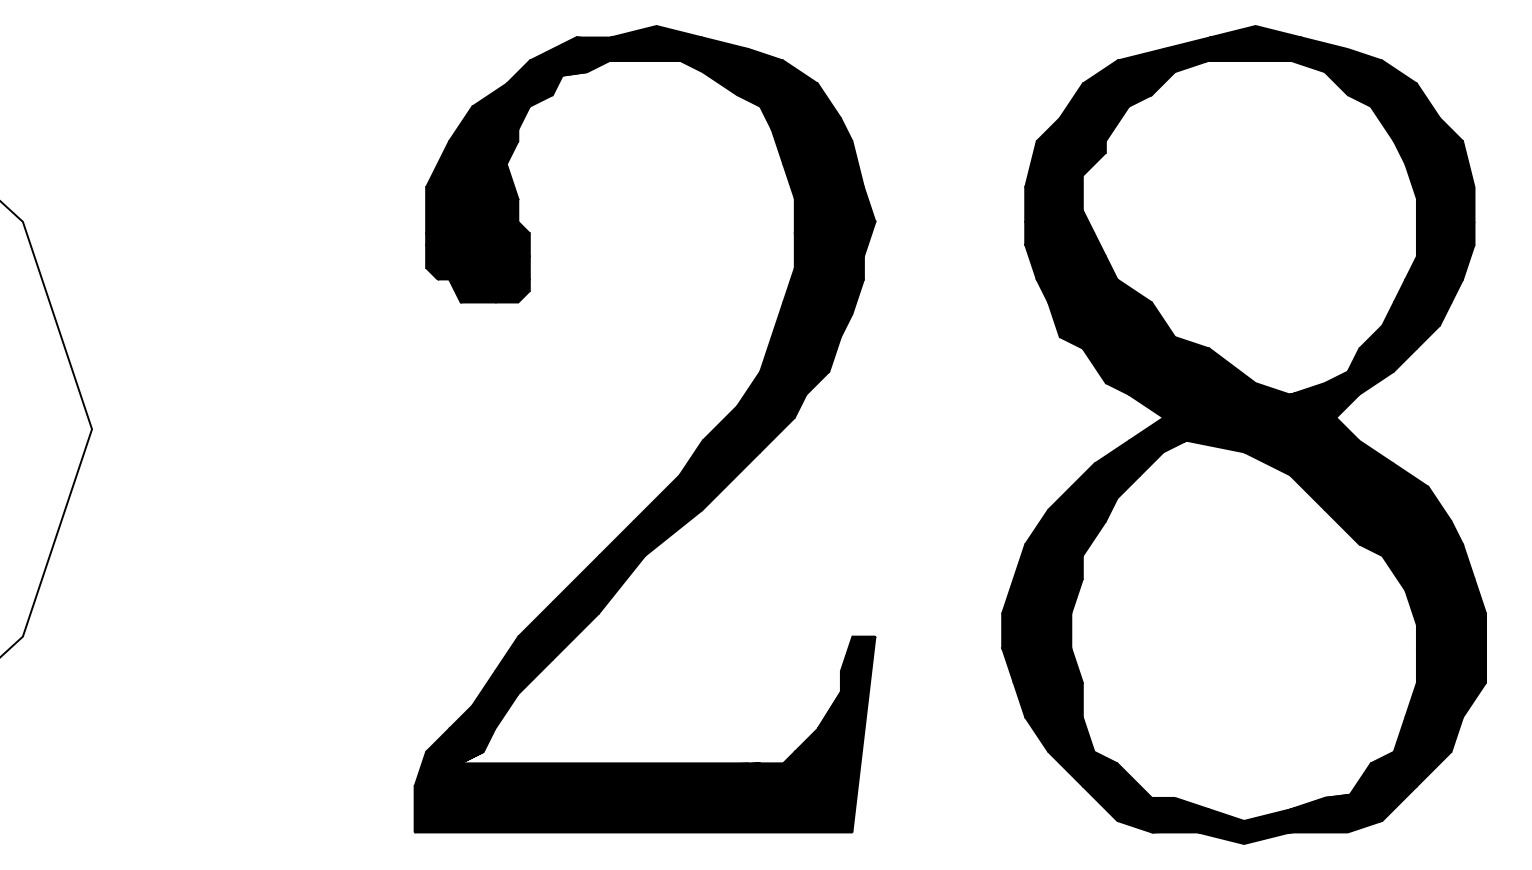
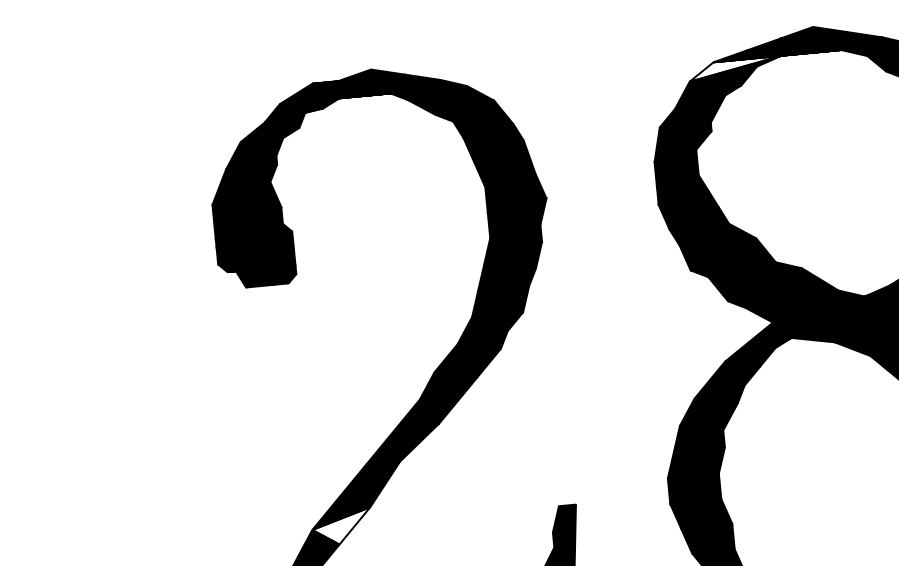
fill: (1145, 71) -> (735, 68), removed
fill: (558, 636) -> (342, 527), removed

